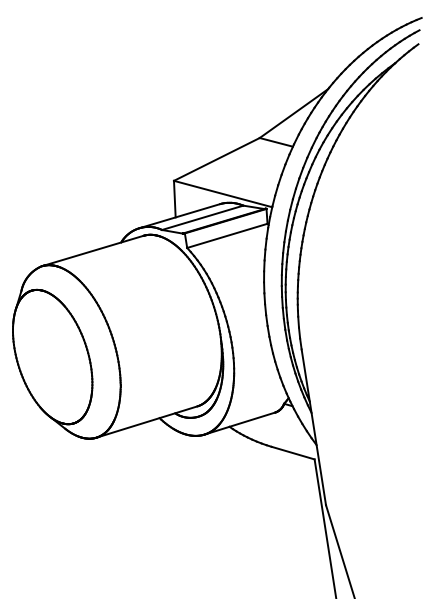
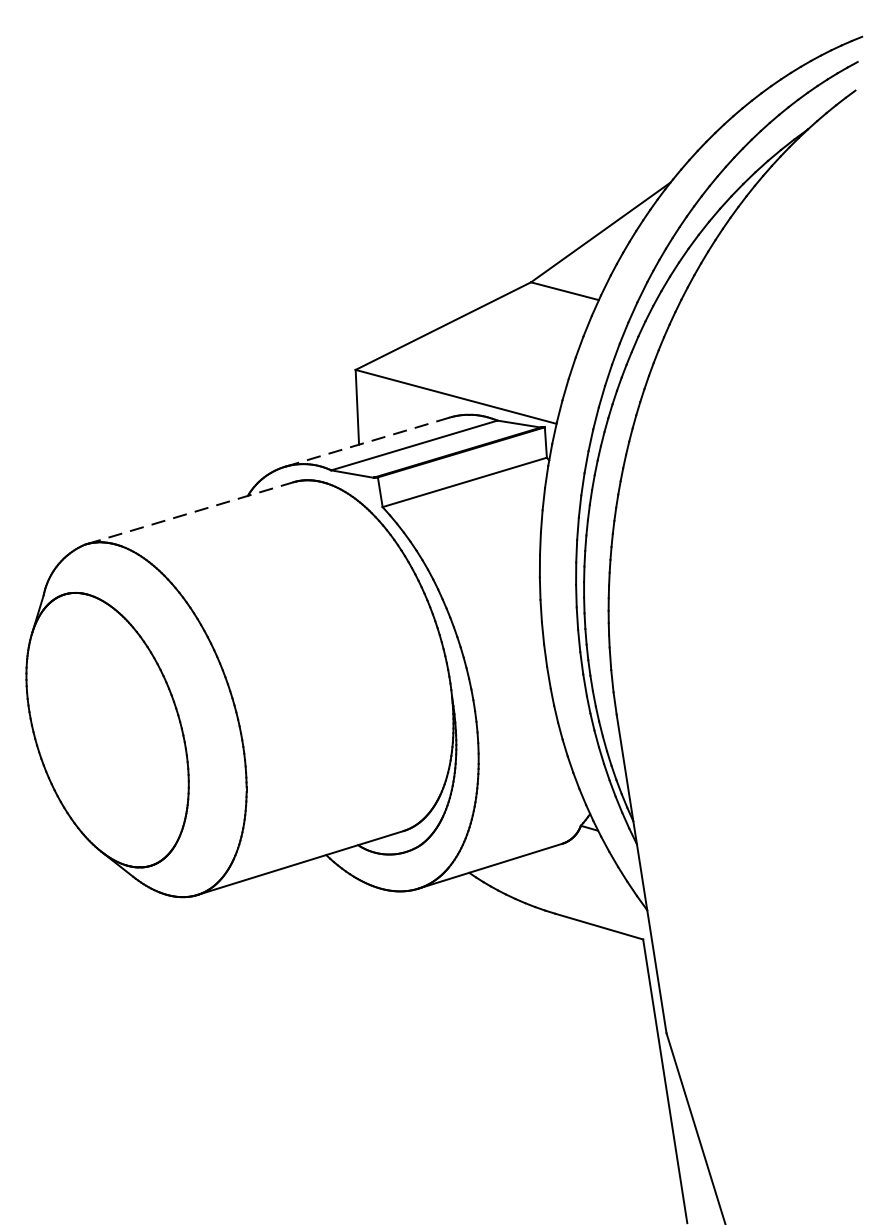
line: (179, 216) -> (366, 442), solid -> dashed
line: (93, 250) -> (191, 512), solid -> dashed

